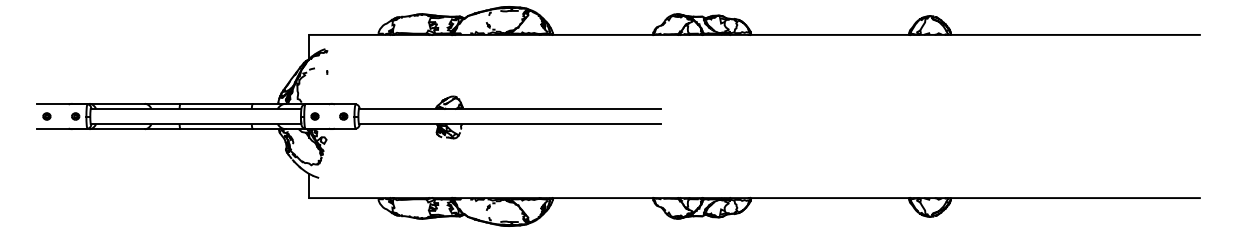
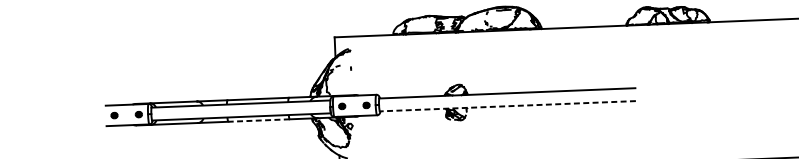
line: (509, 124) -> (507, 106), solid -> dashed
line: (216, 129) -> (258, 120), solid -> dashed

